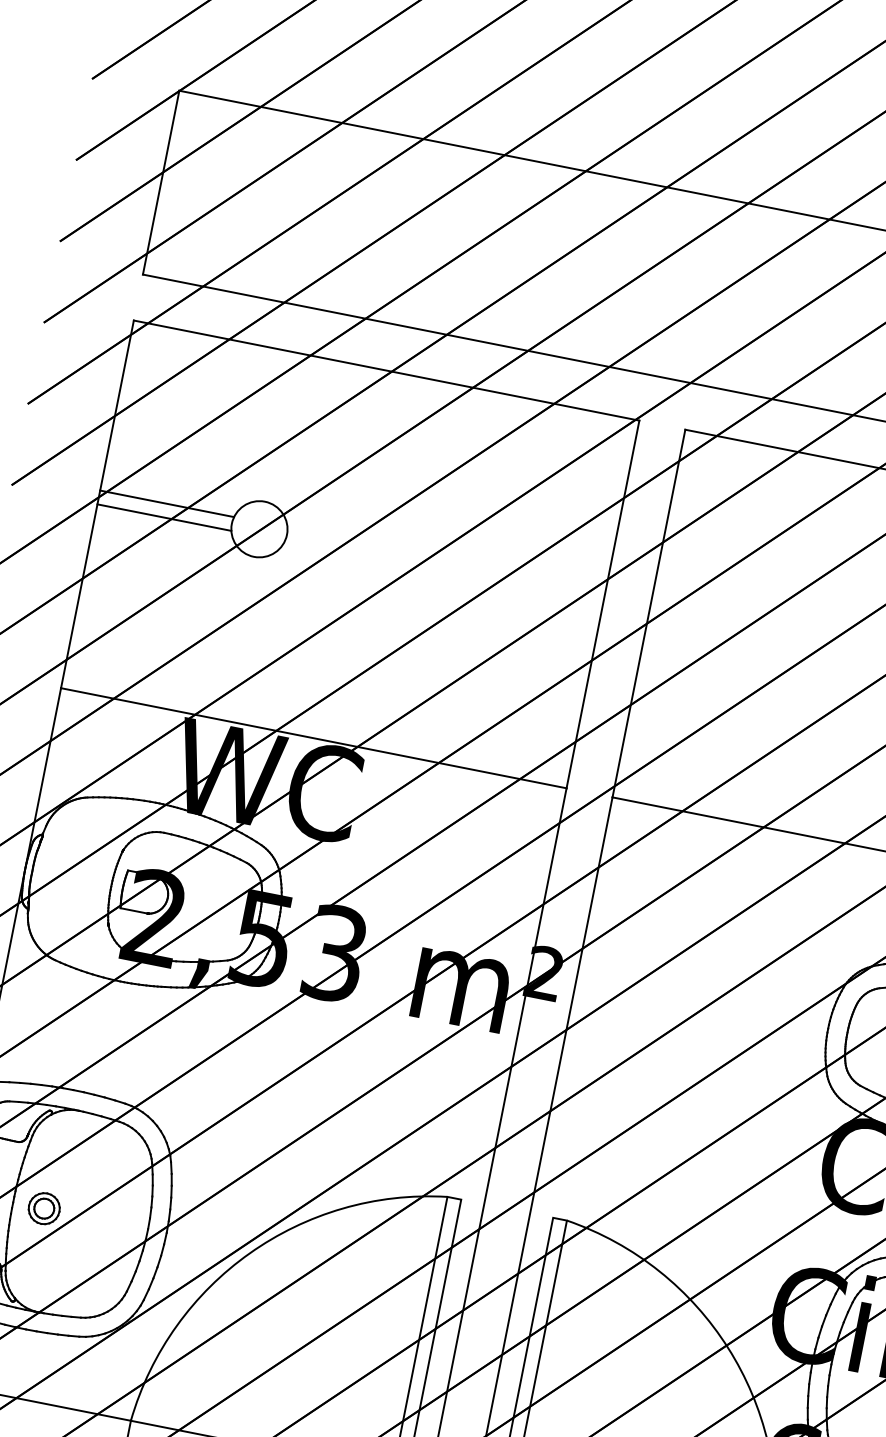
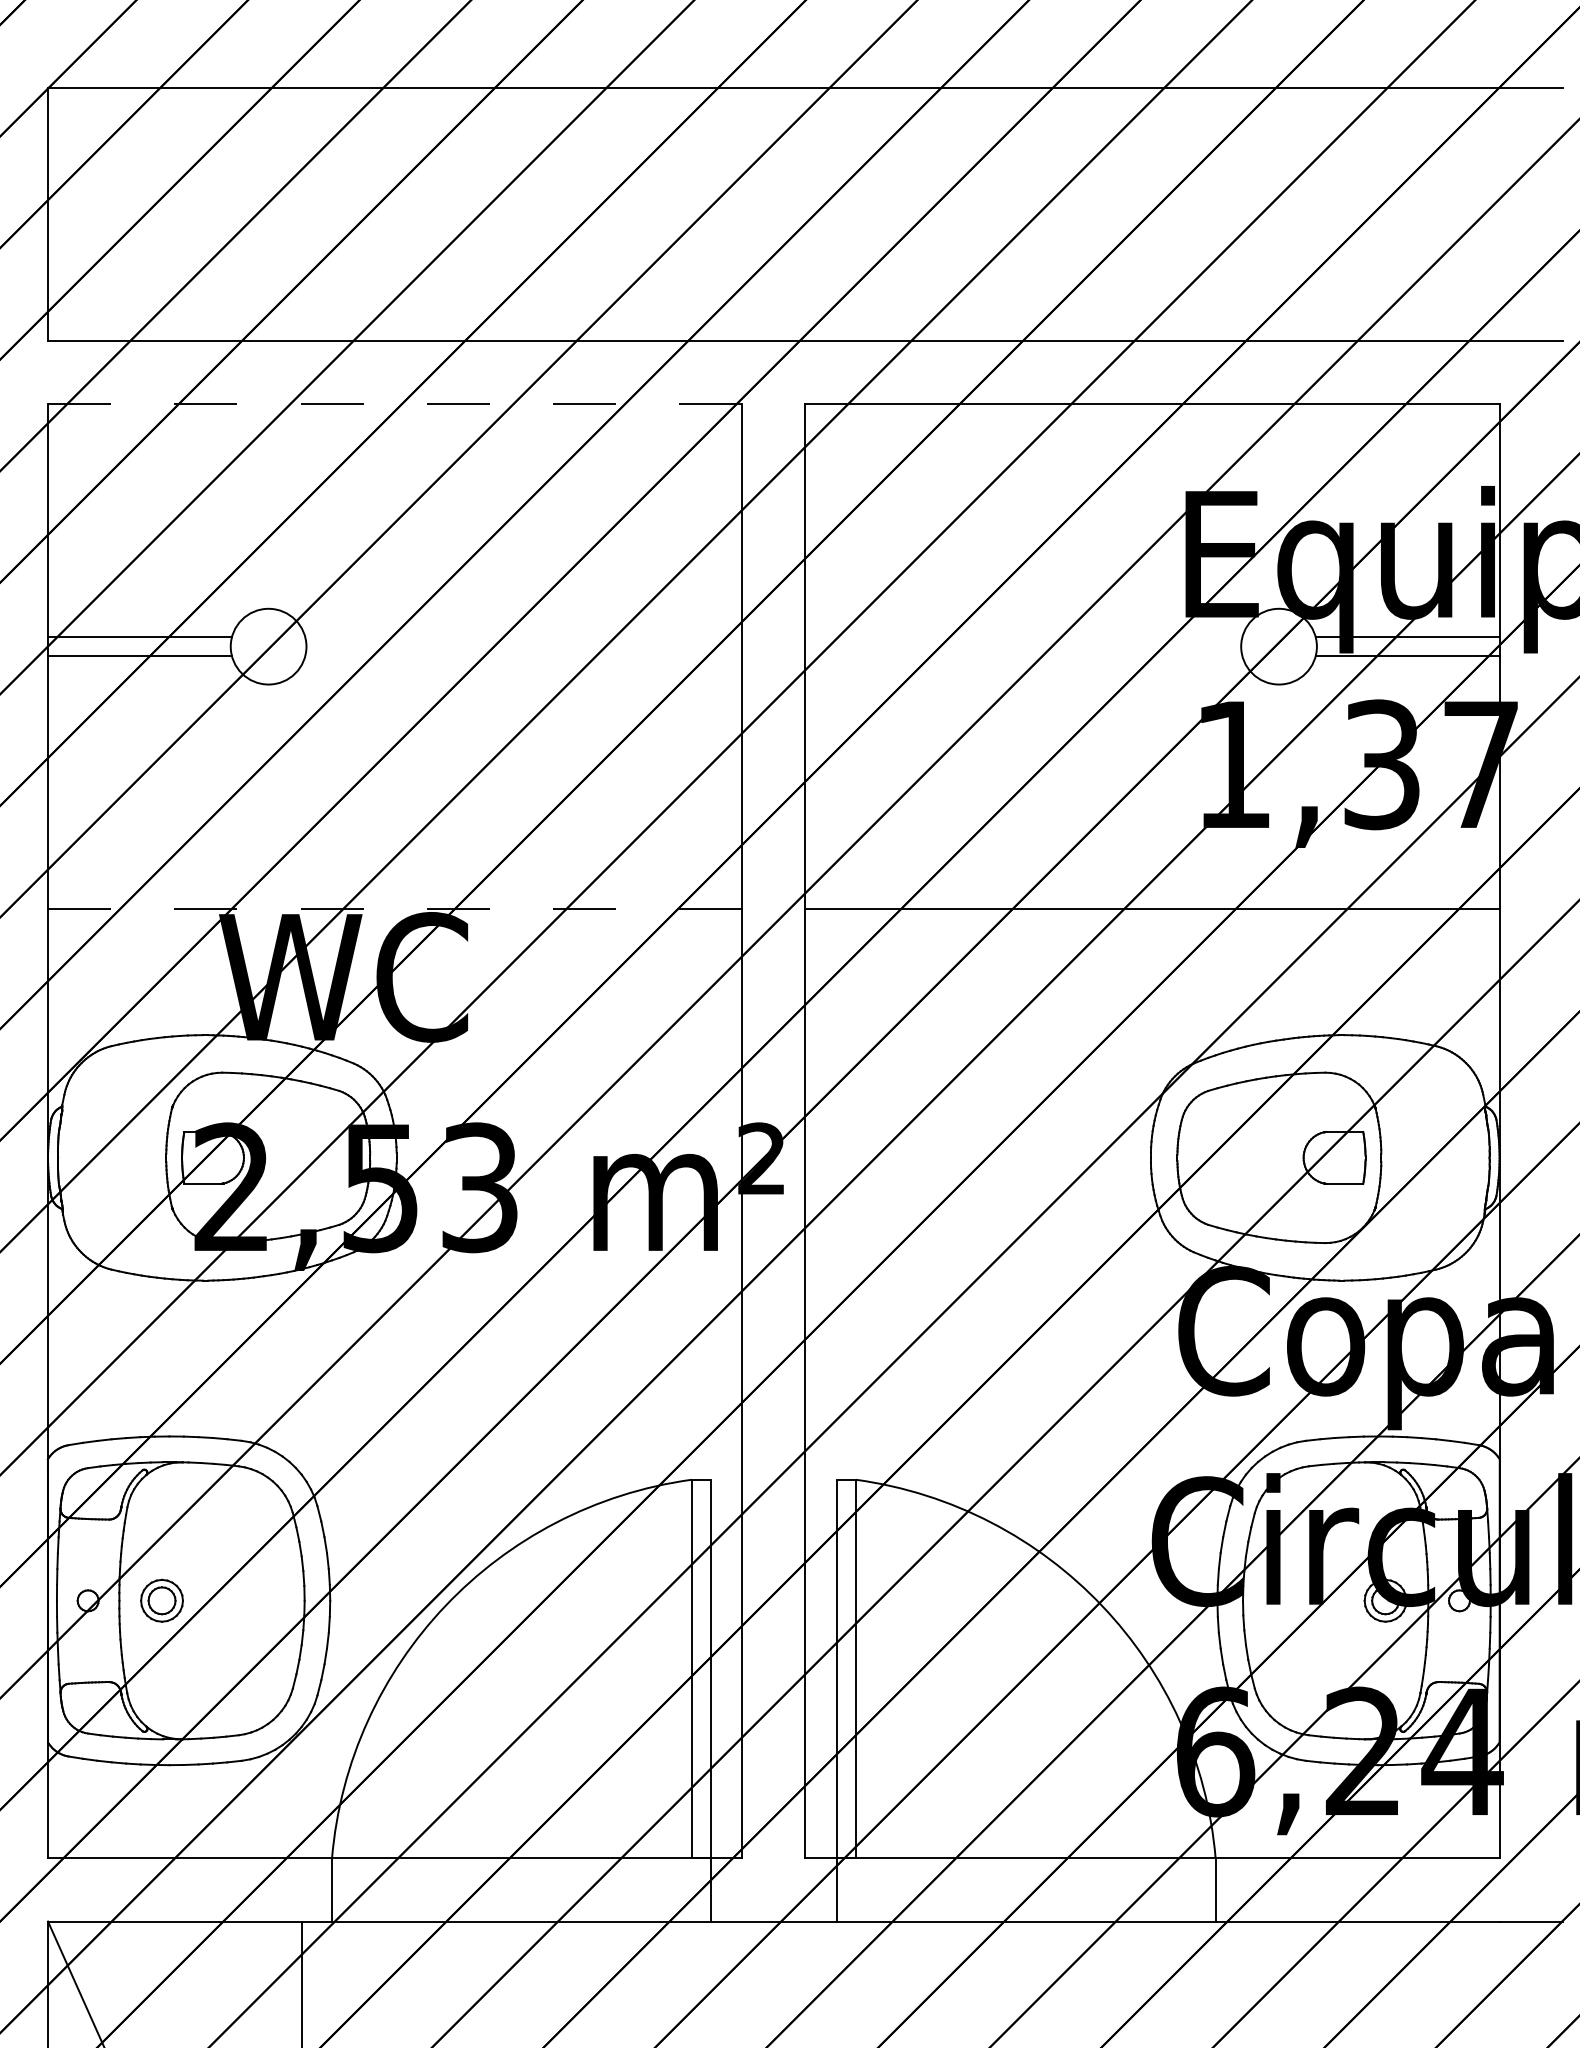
line: (386, 370) -> (395, 403), solid -> dashed
line: (313, 738) -> (394, 908), solid -> dashed

